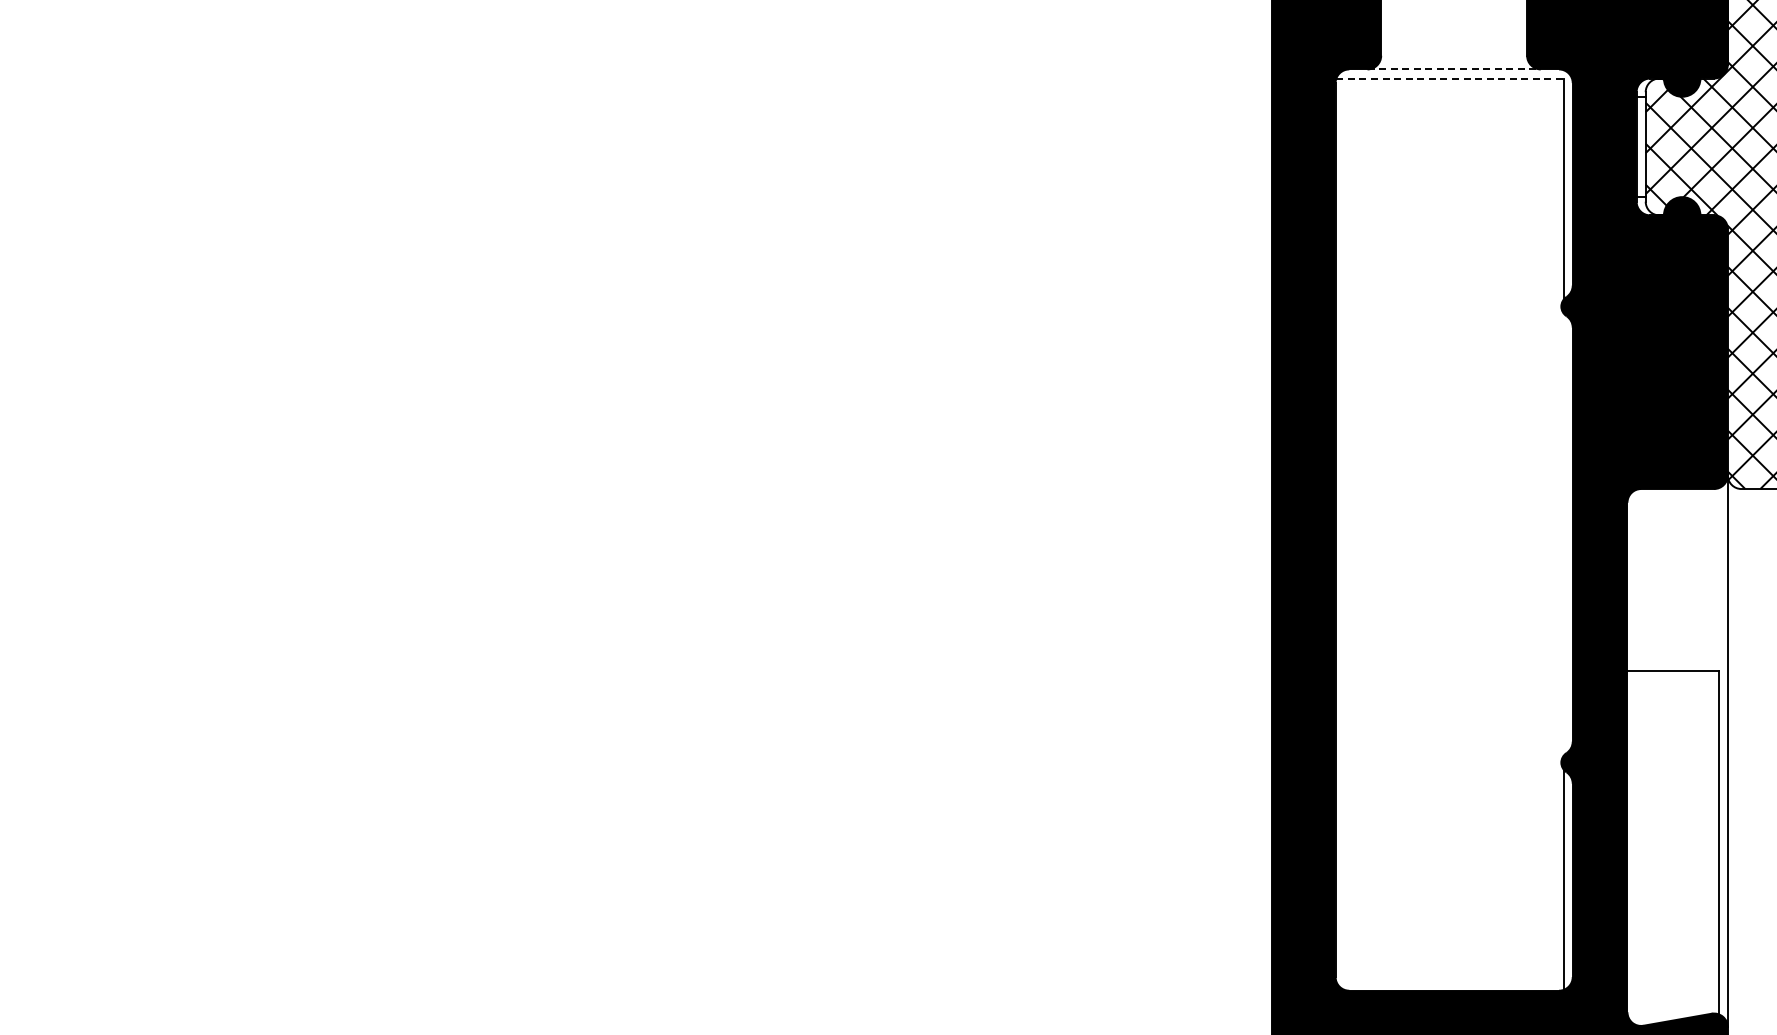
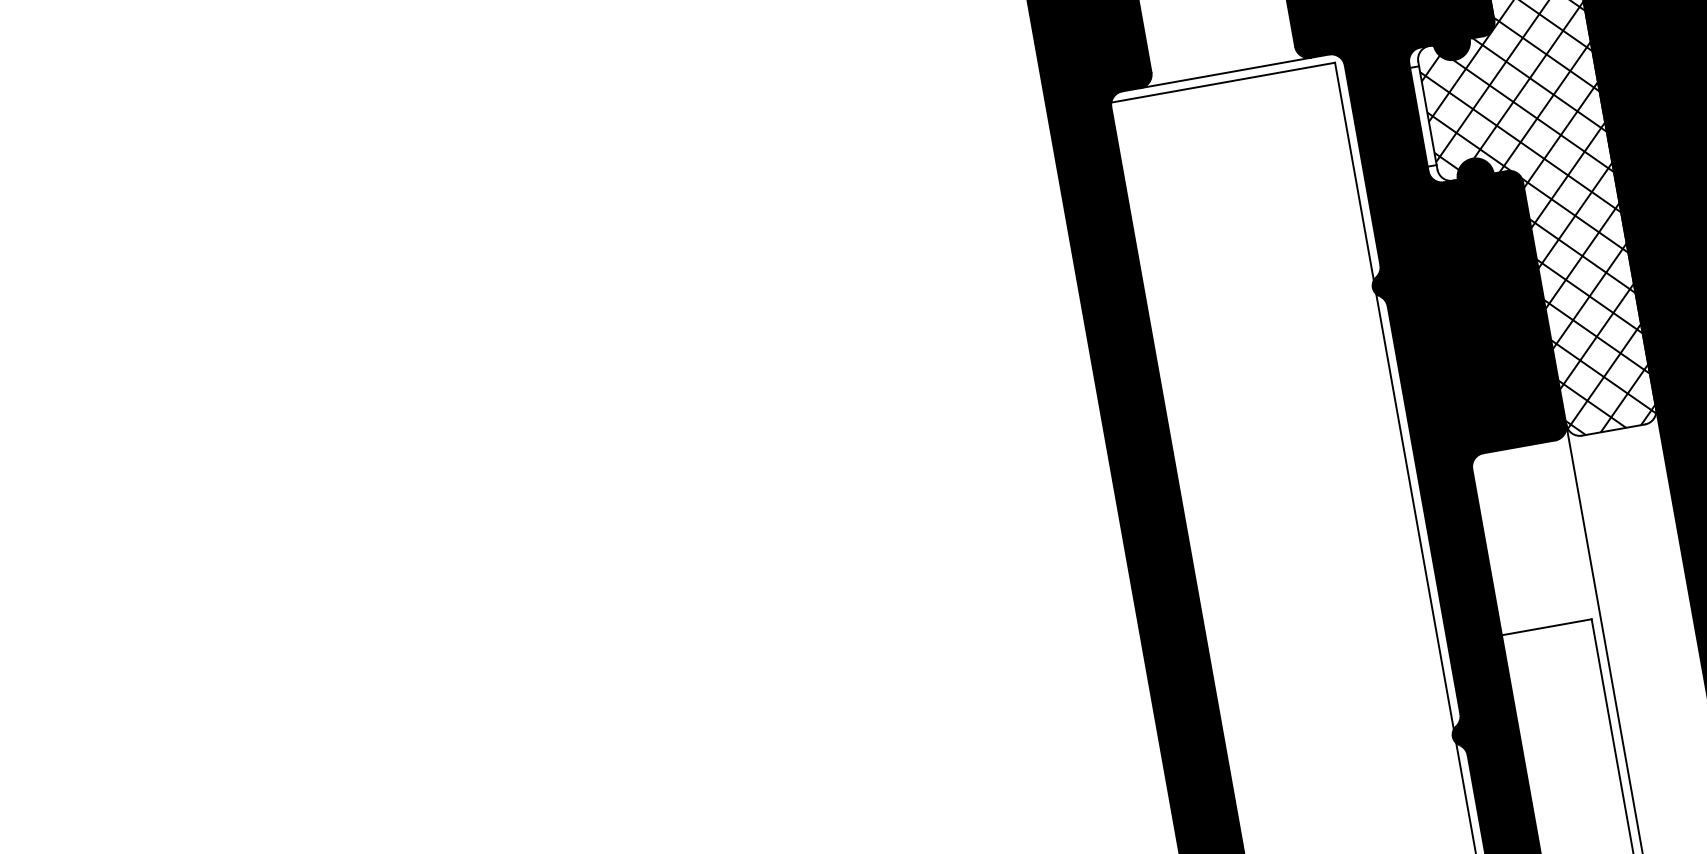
line: (1454, 69) -> (1226, 72), dashed -> solid
line: (1449, 78) -> (1222, 82), dashed -> solid
line: (1563, 534) -> (1414, 511), added

